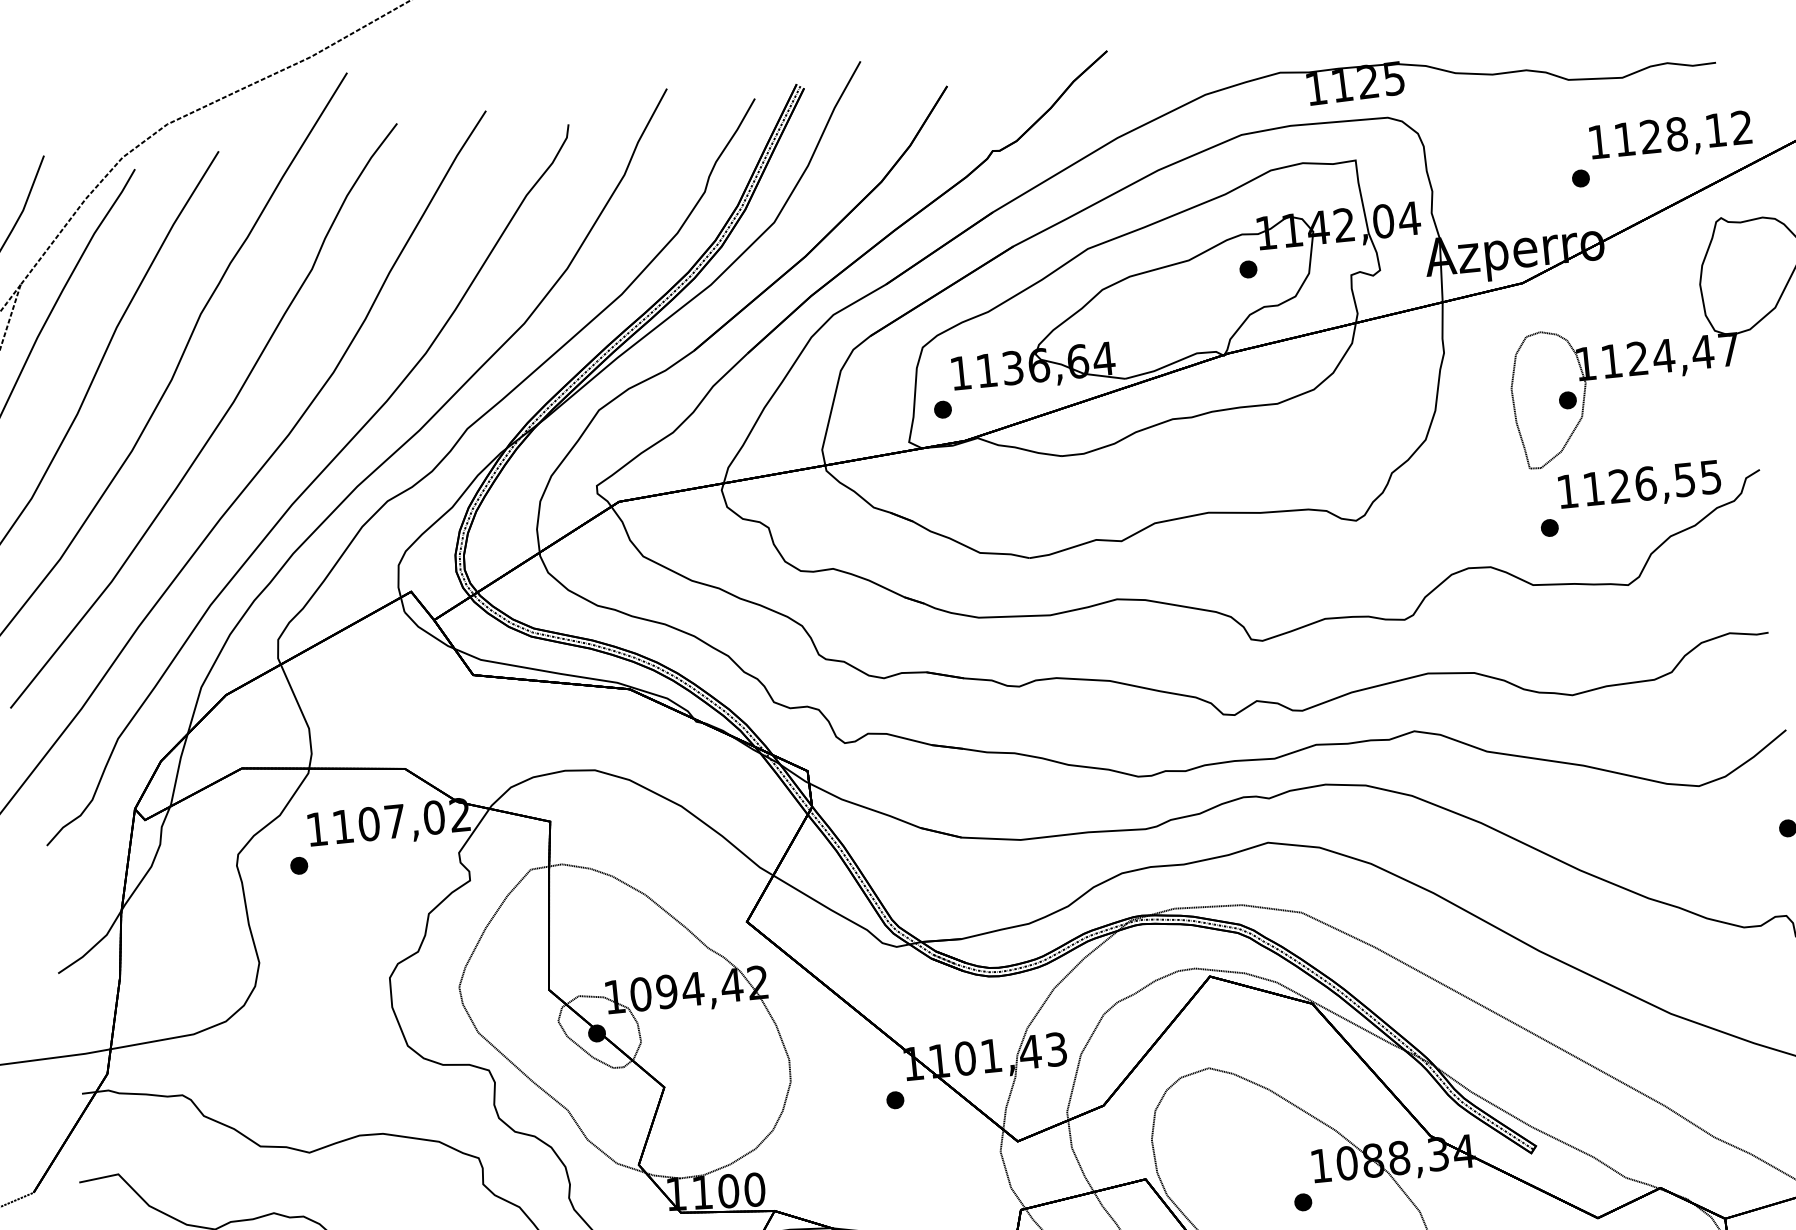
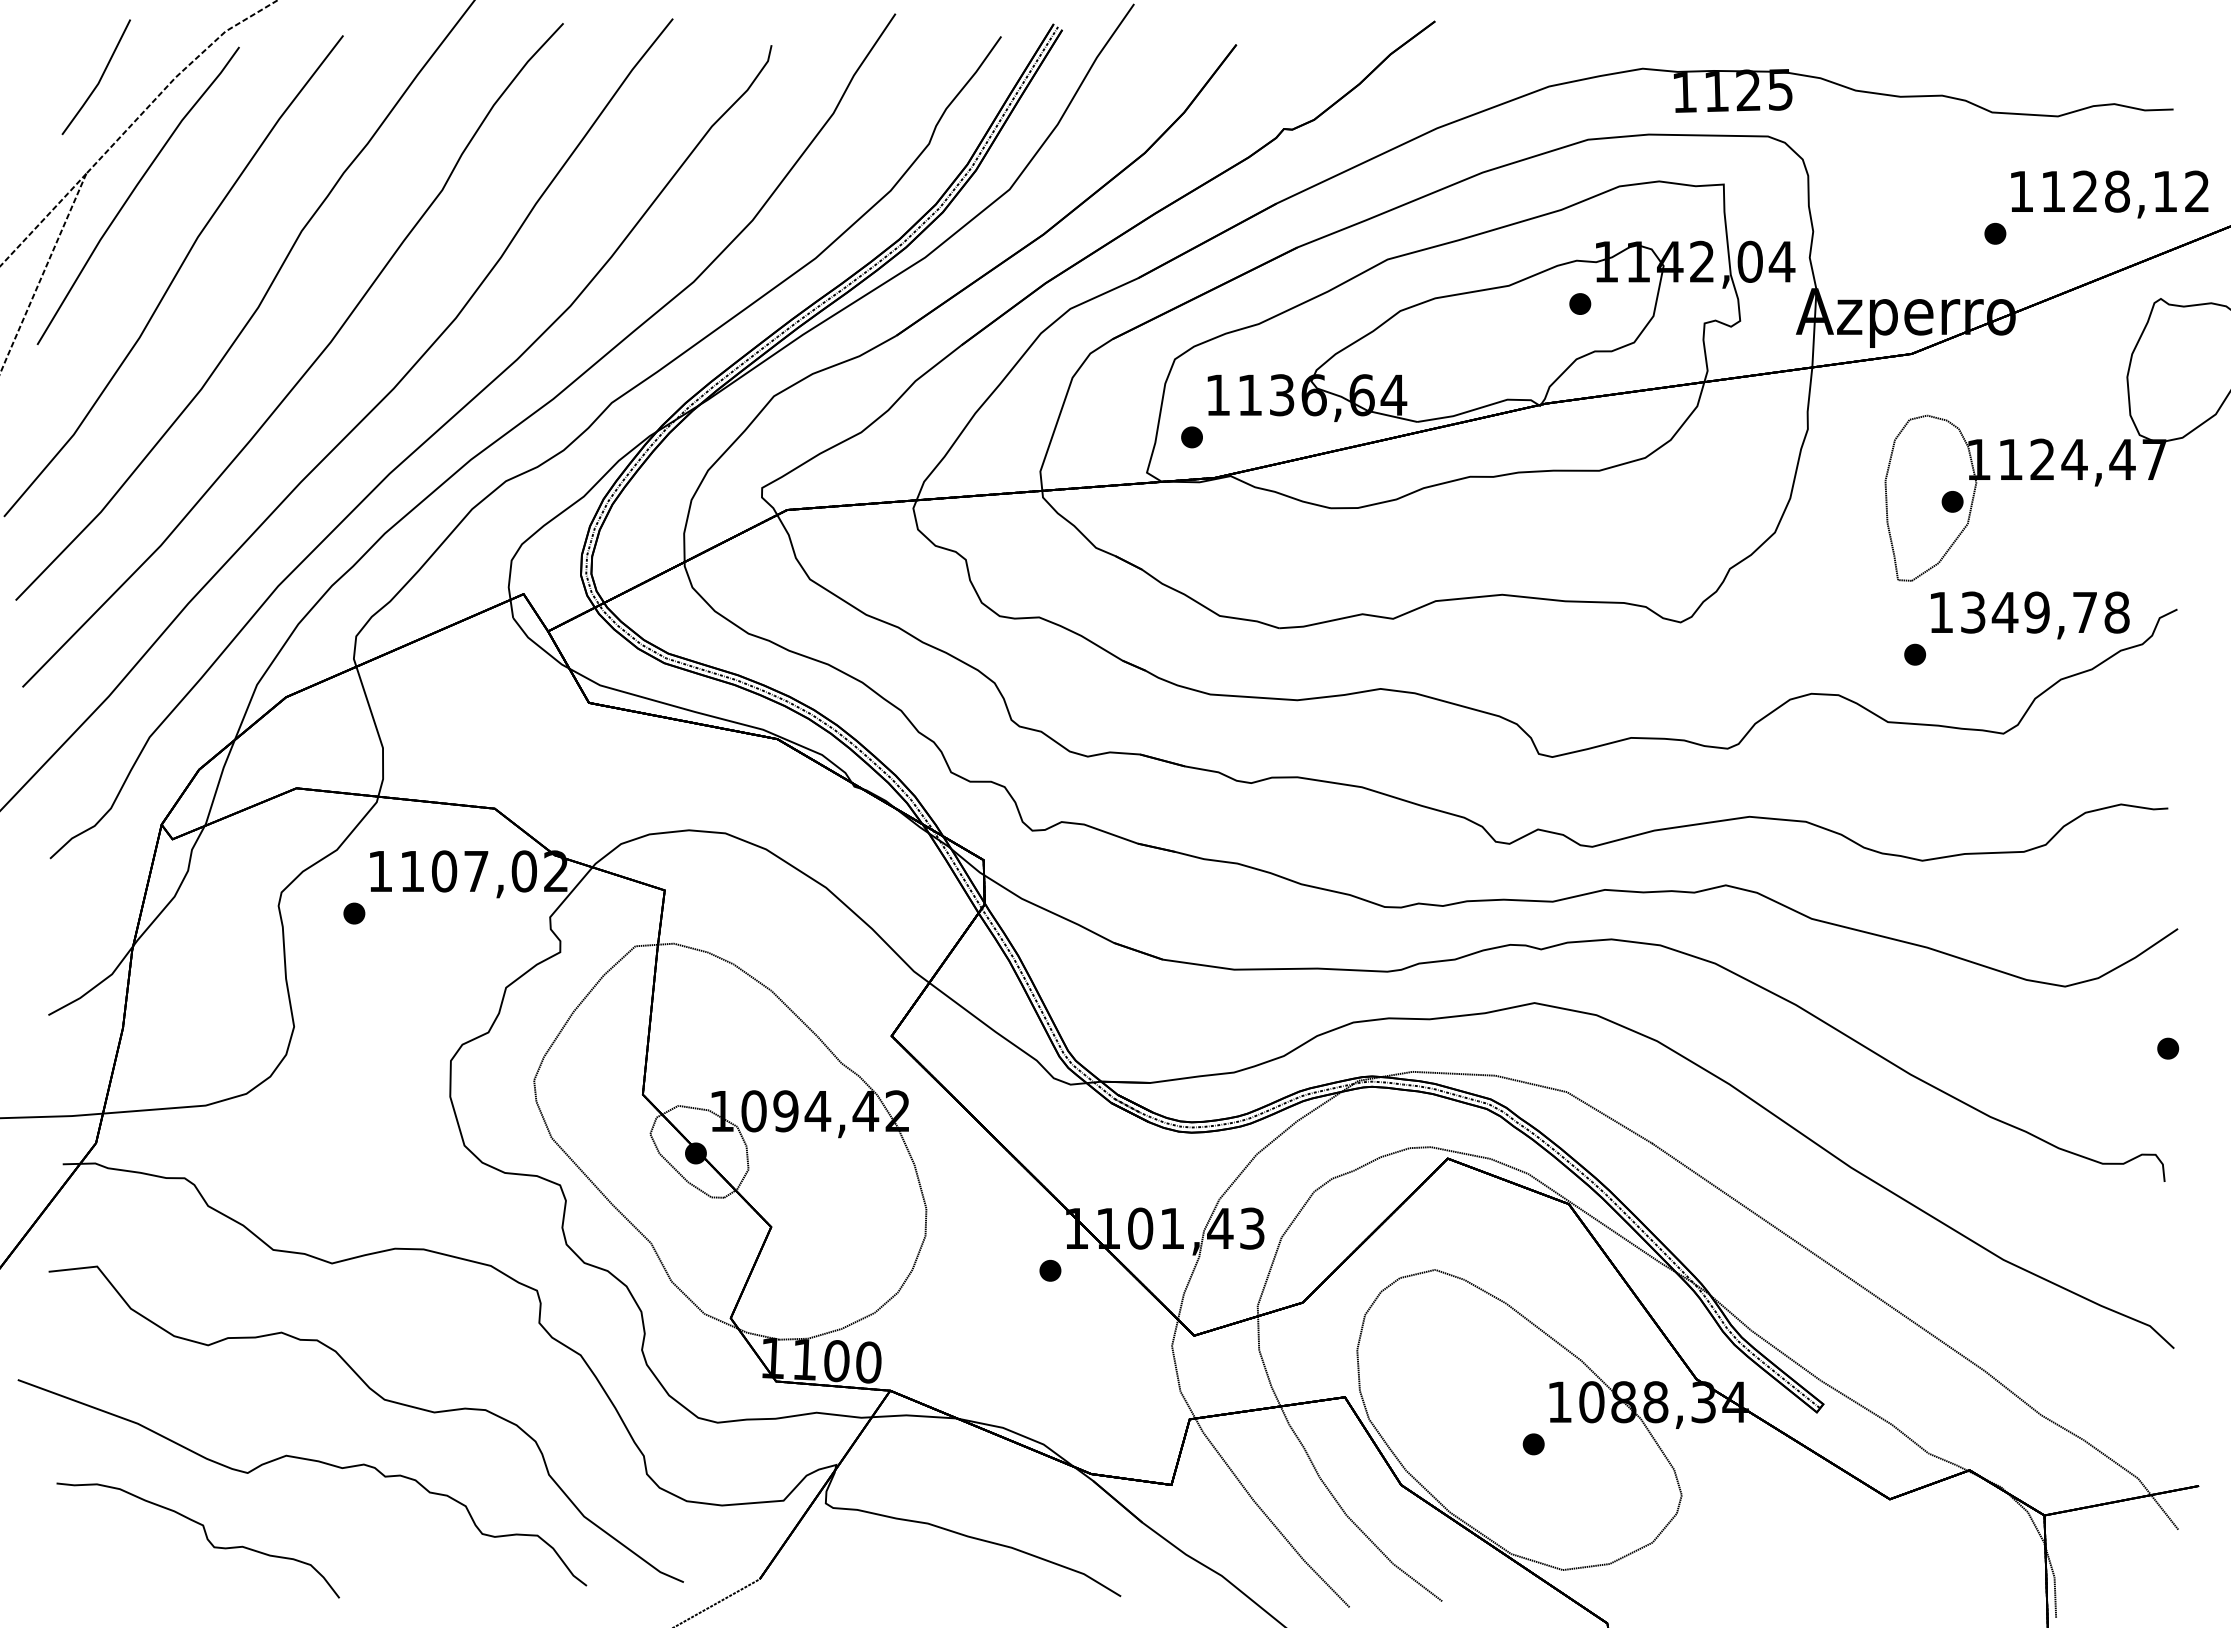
text: (1652, 482) -> (2045, 612), 1126,55 -> 1349,78

